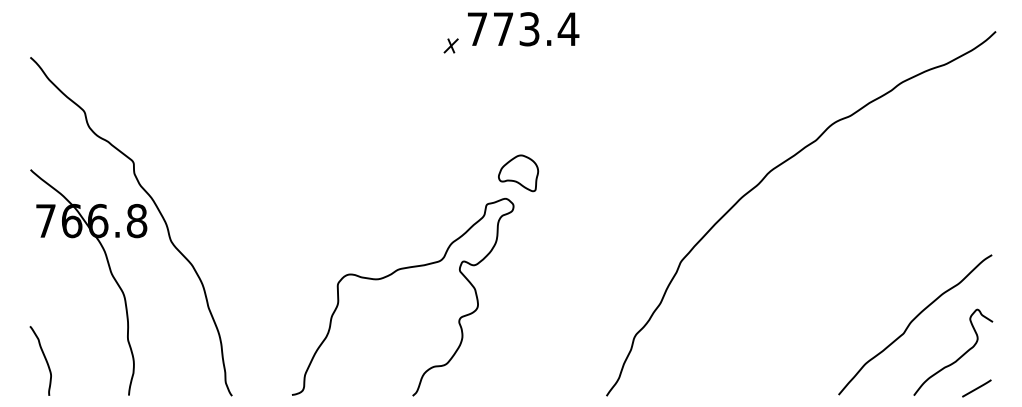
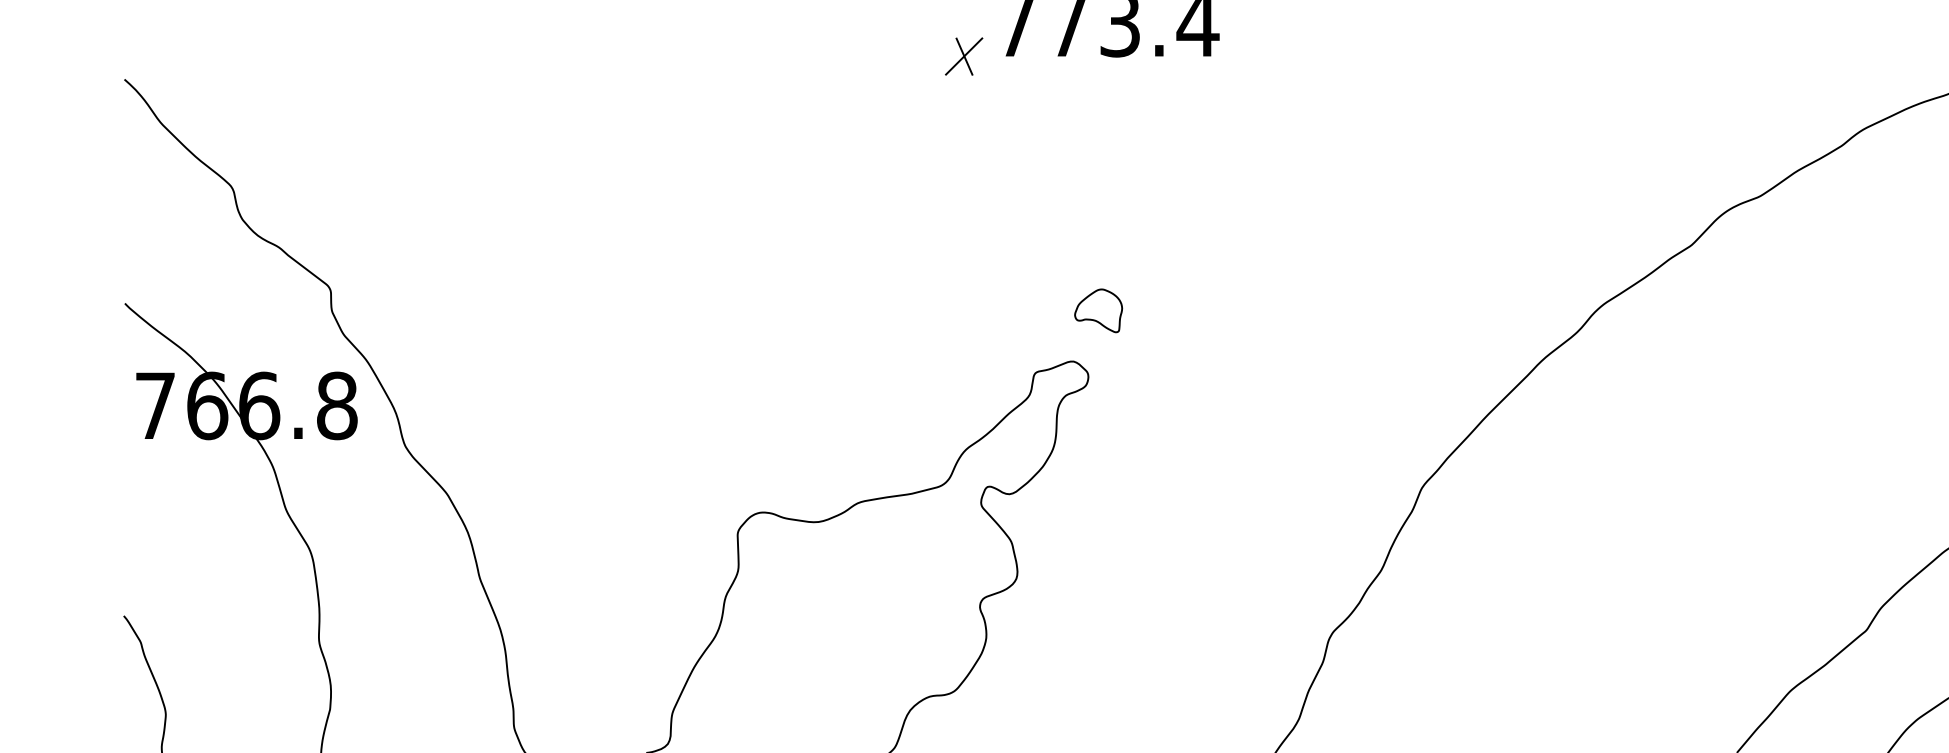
part: (450, 45) -> (962, 55), size x1.4
part: (518, 173) -> (1098, 311), size x0.6

